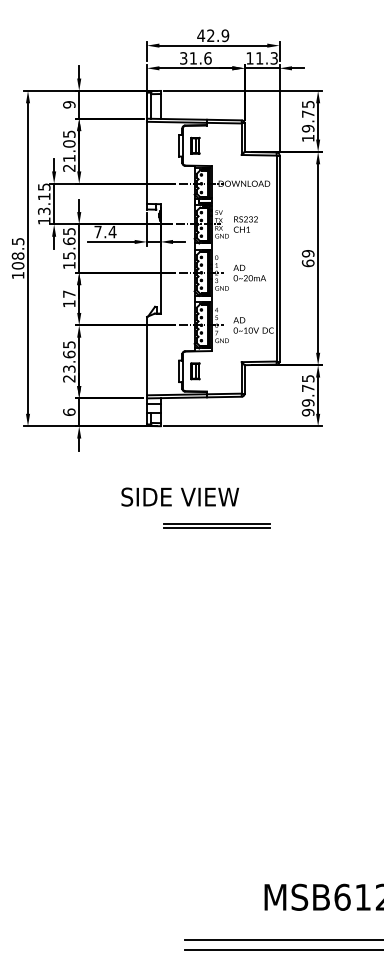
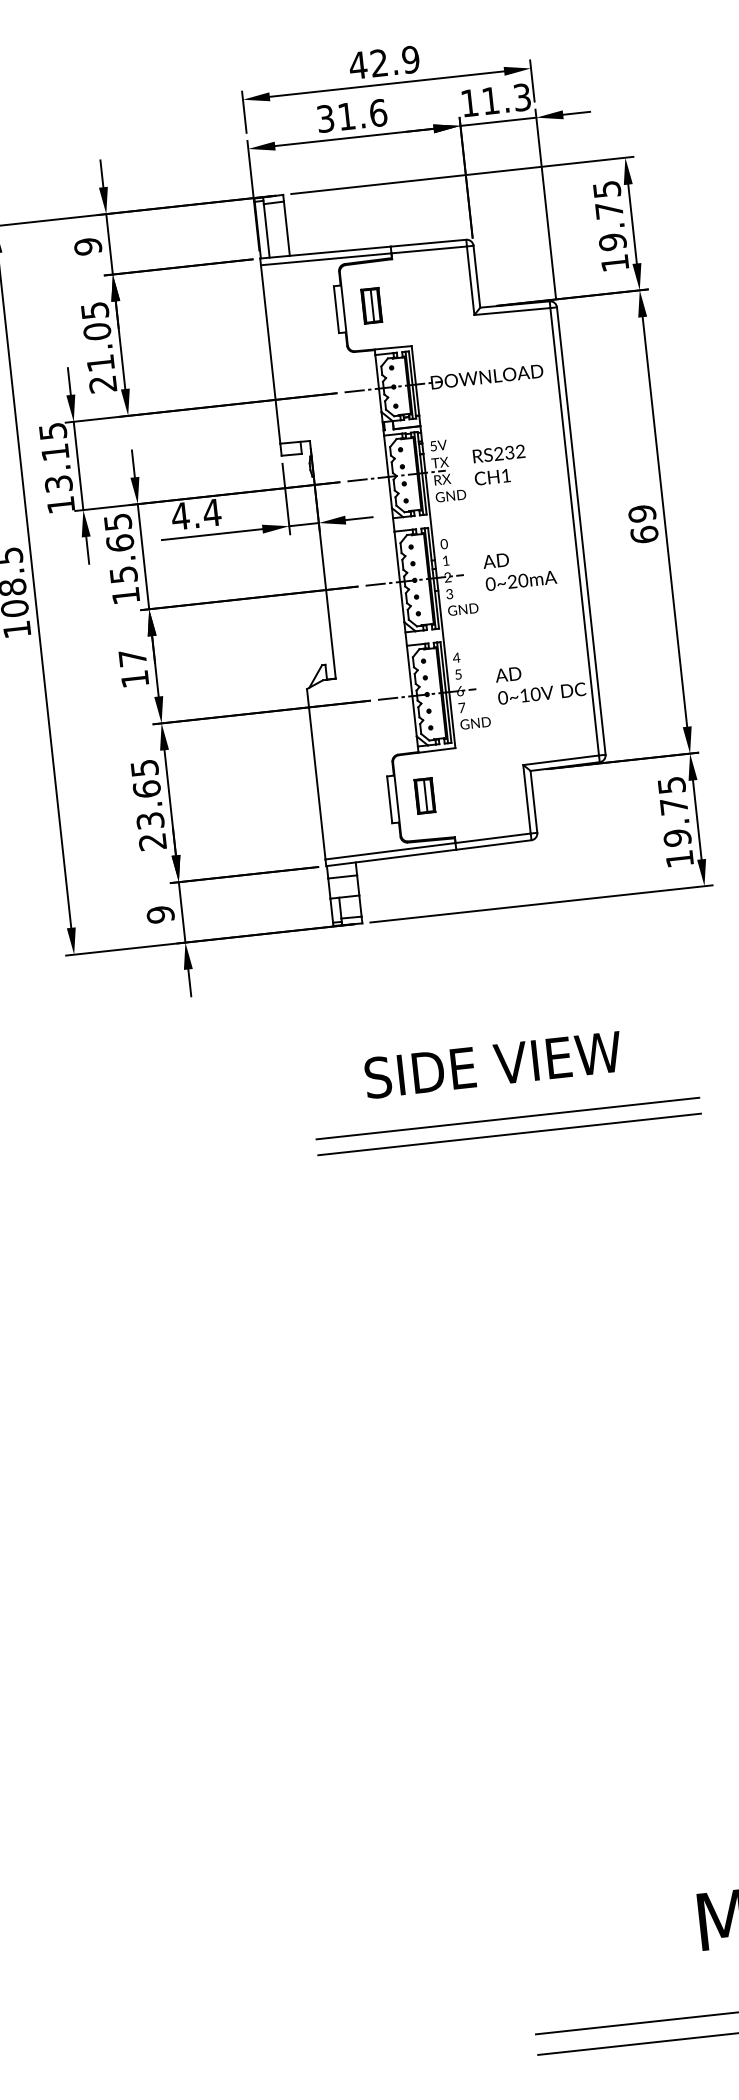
text: (98, 231) -> (181, 515), 7.4 -> 4.4
text: (69, 412) -> (161, 915), 6 -> 9
text: (307, 412) -> (678, 858), 99.75 -> 19.75
text: (180, 496) -> (493, 1063), moved
part: (216, 525) -> (507, 1125), size x1.67

